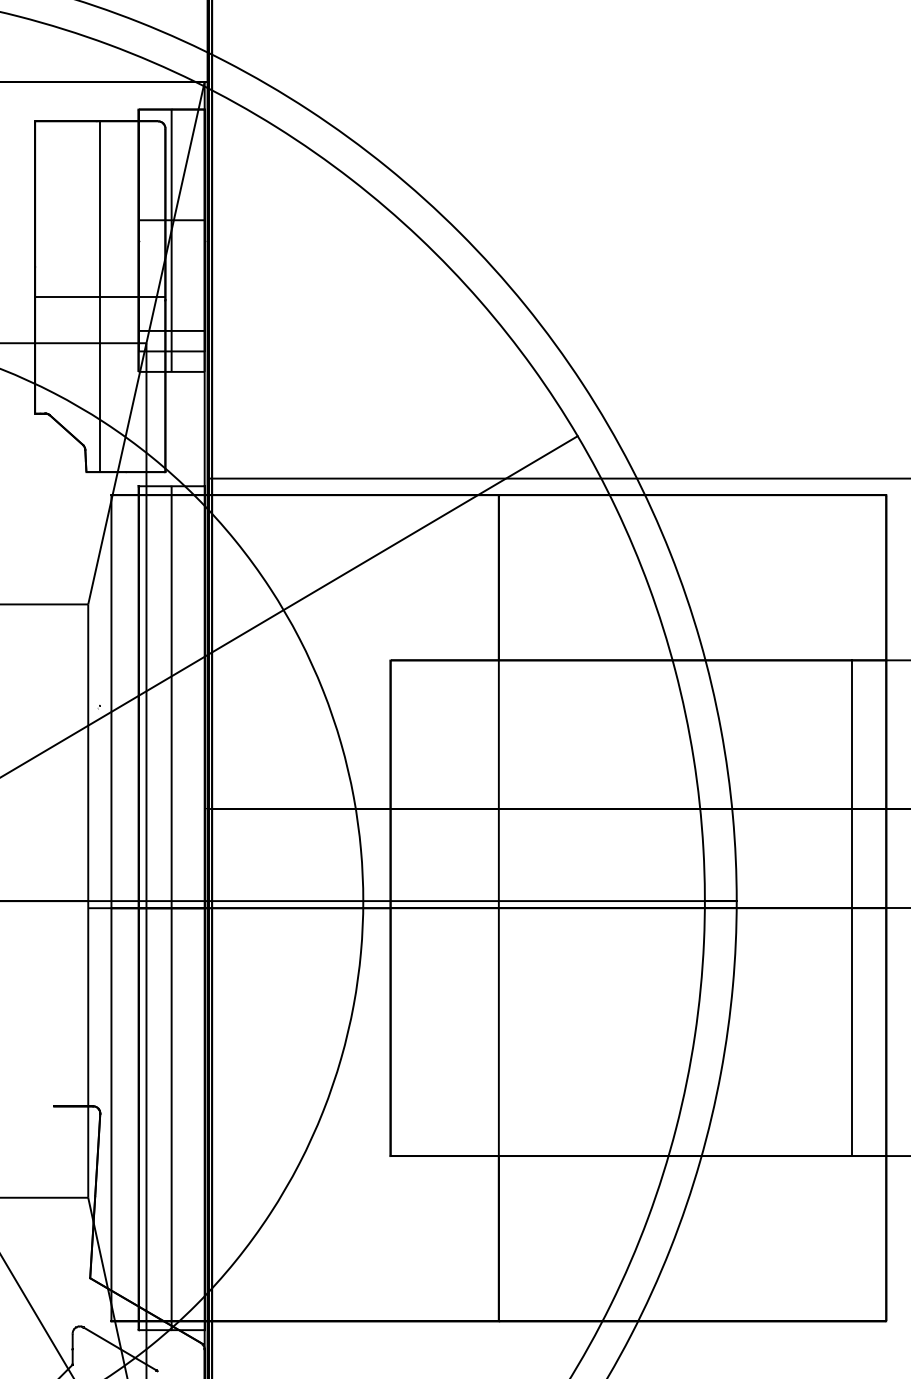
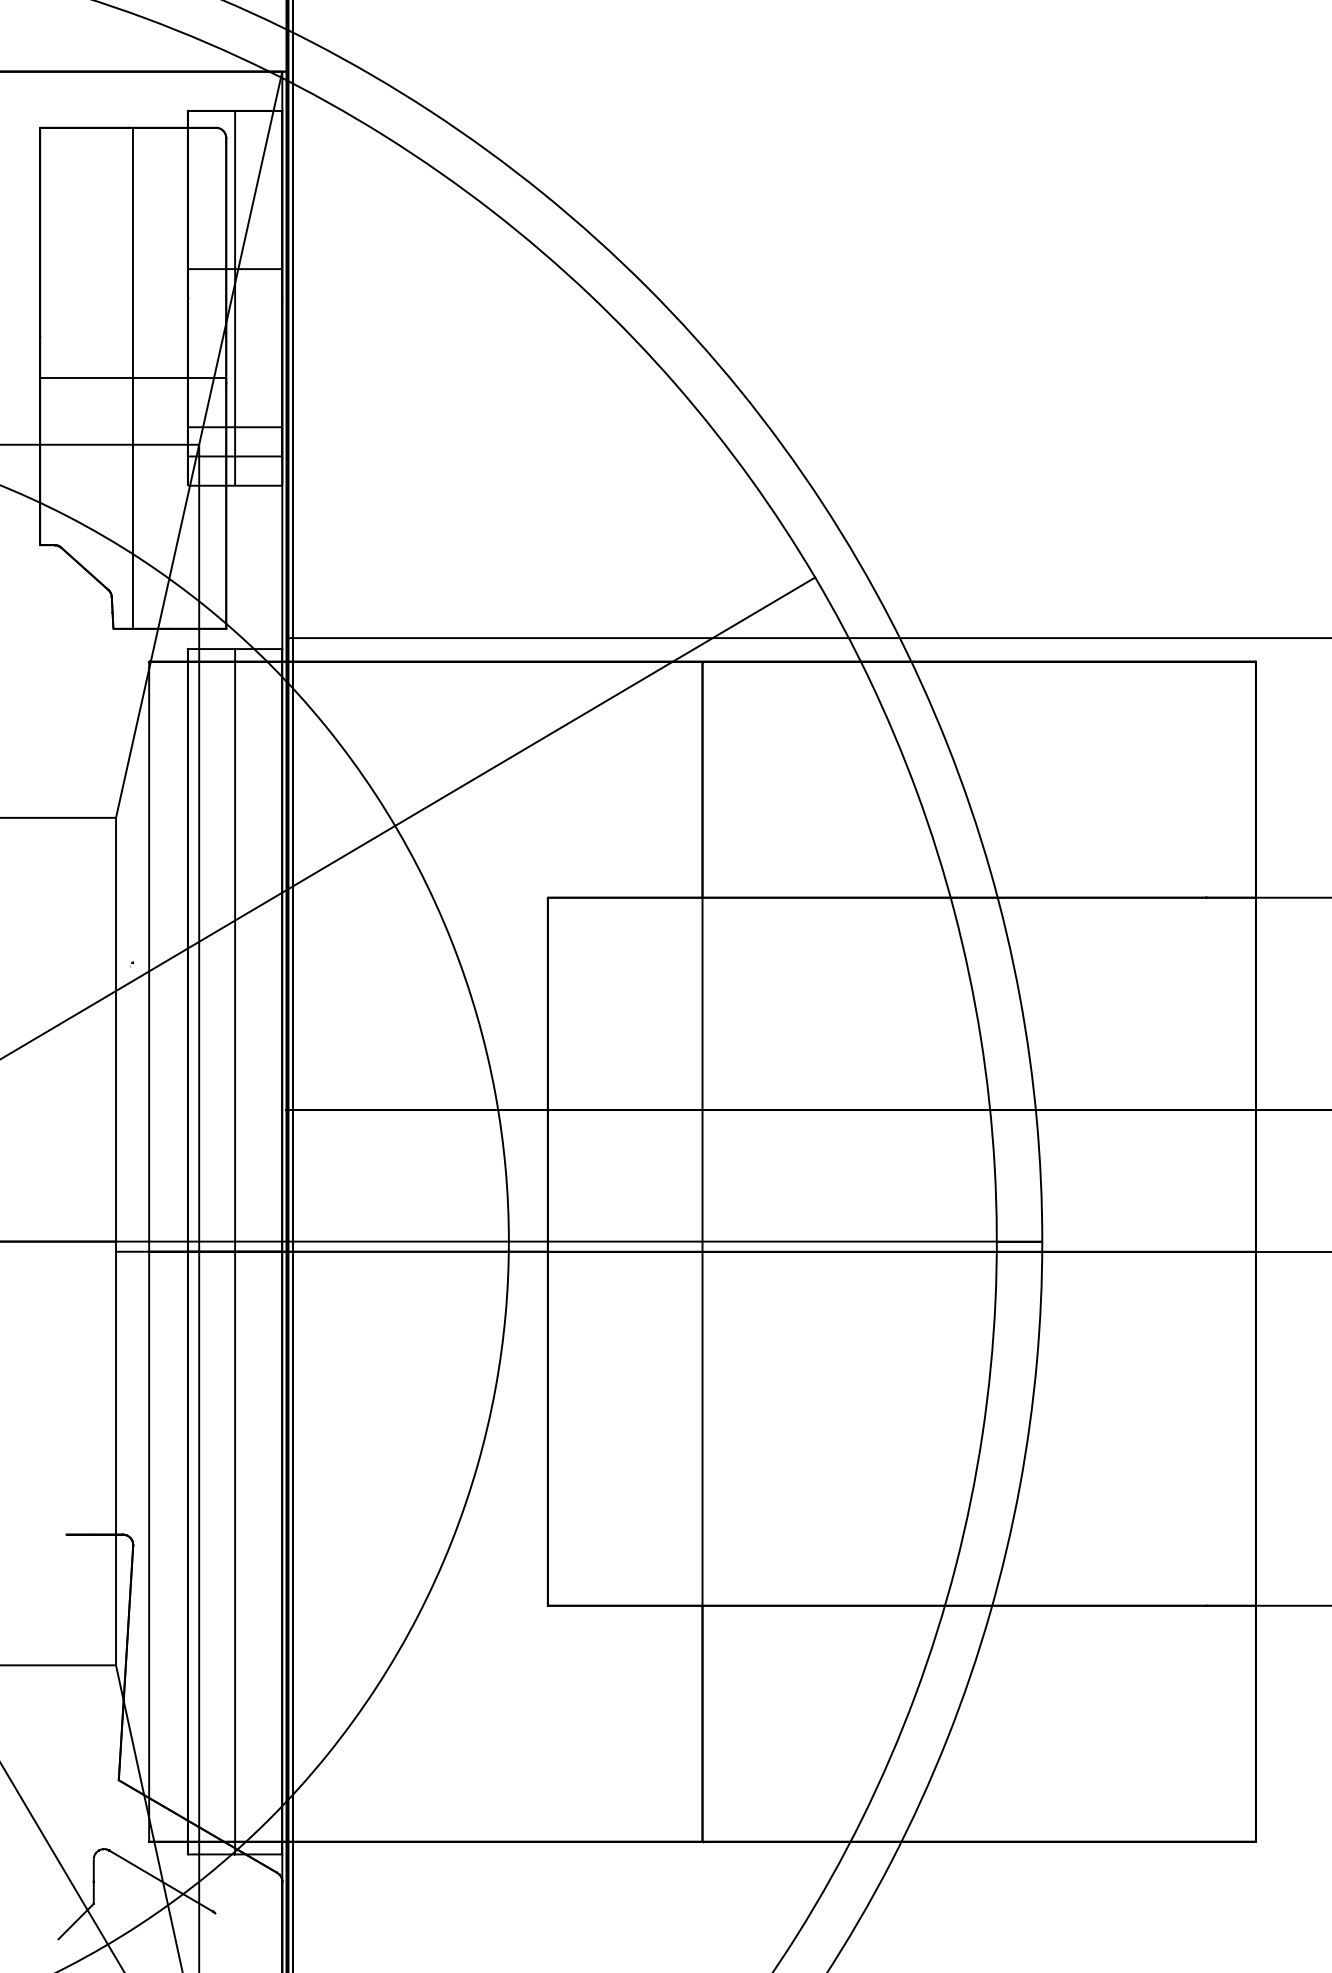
line: (851, 908) -> (1206, 1251), removed

